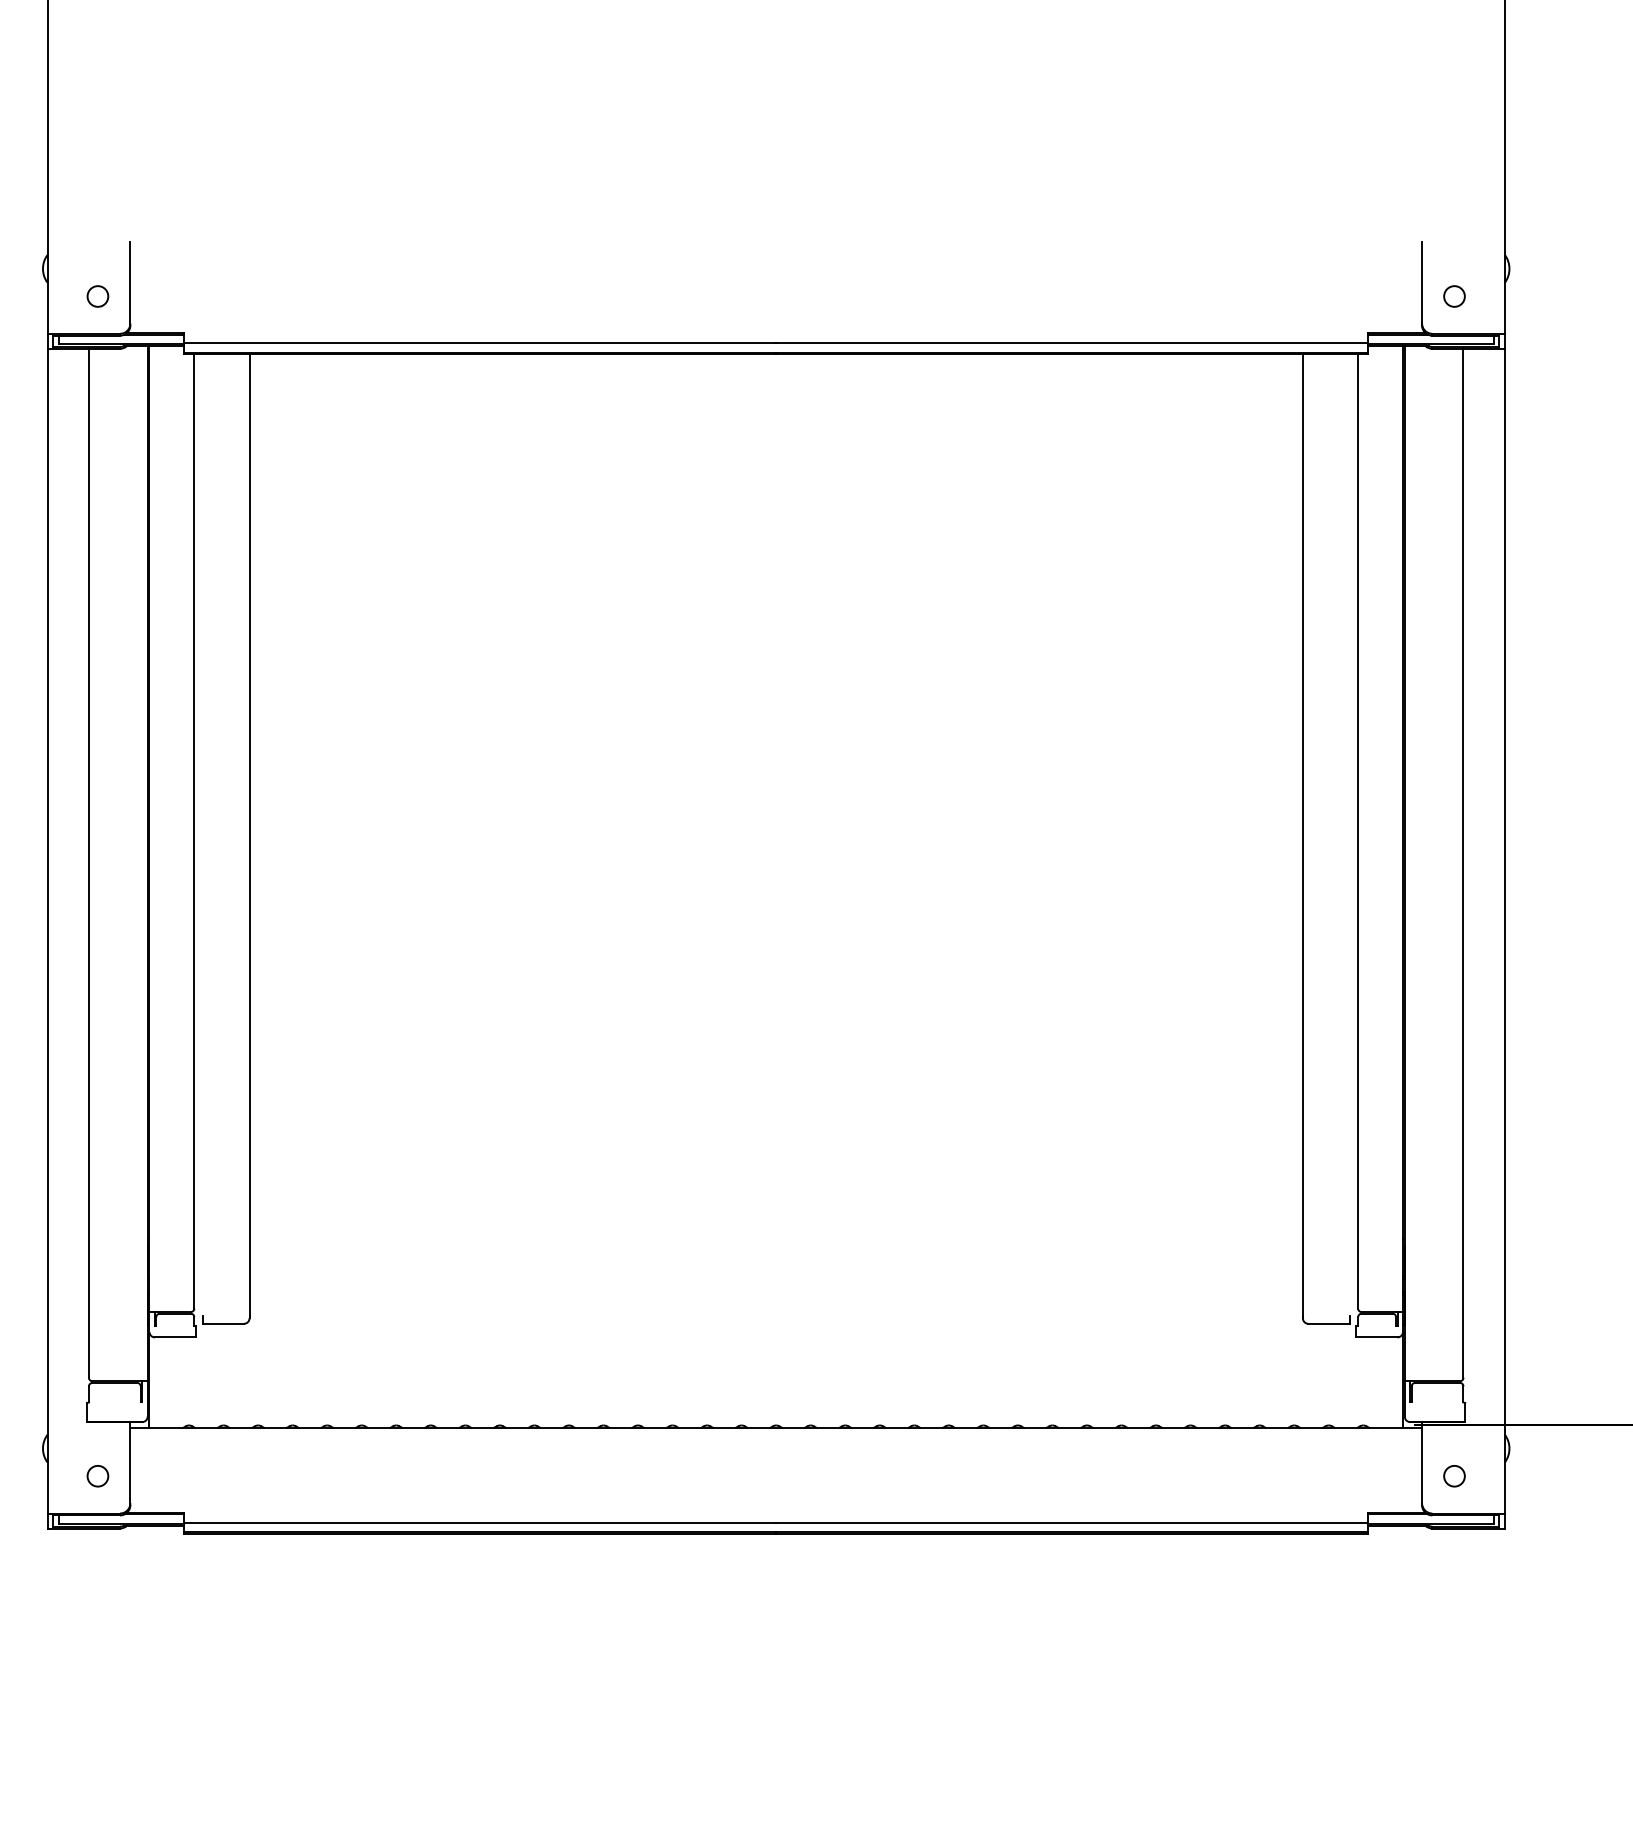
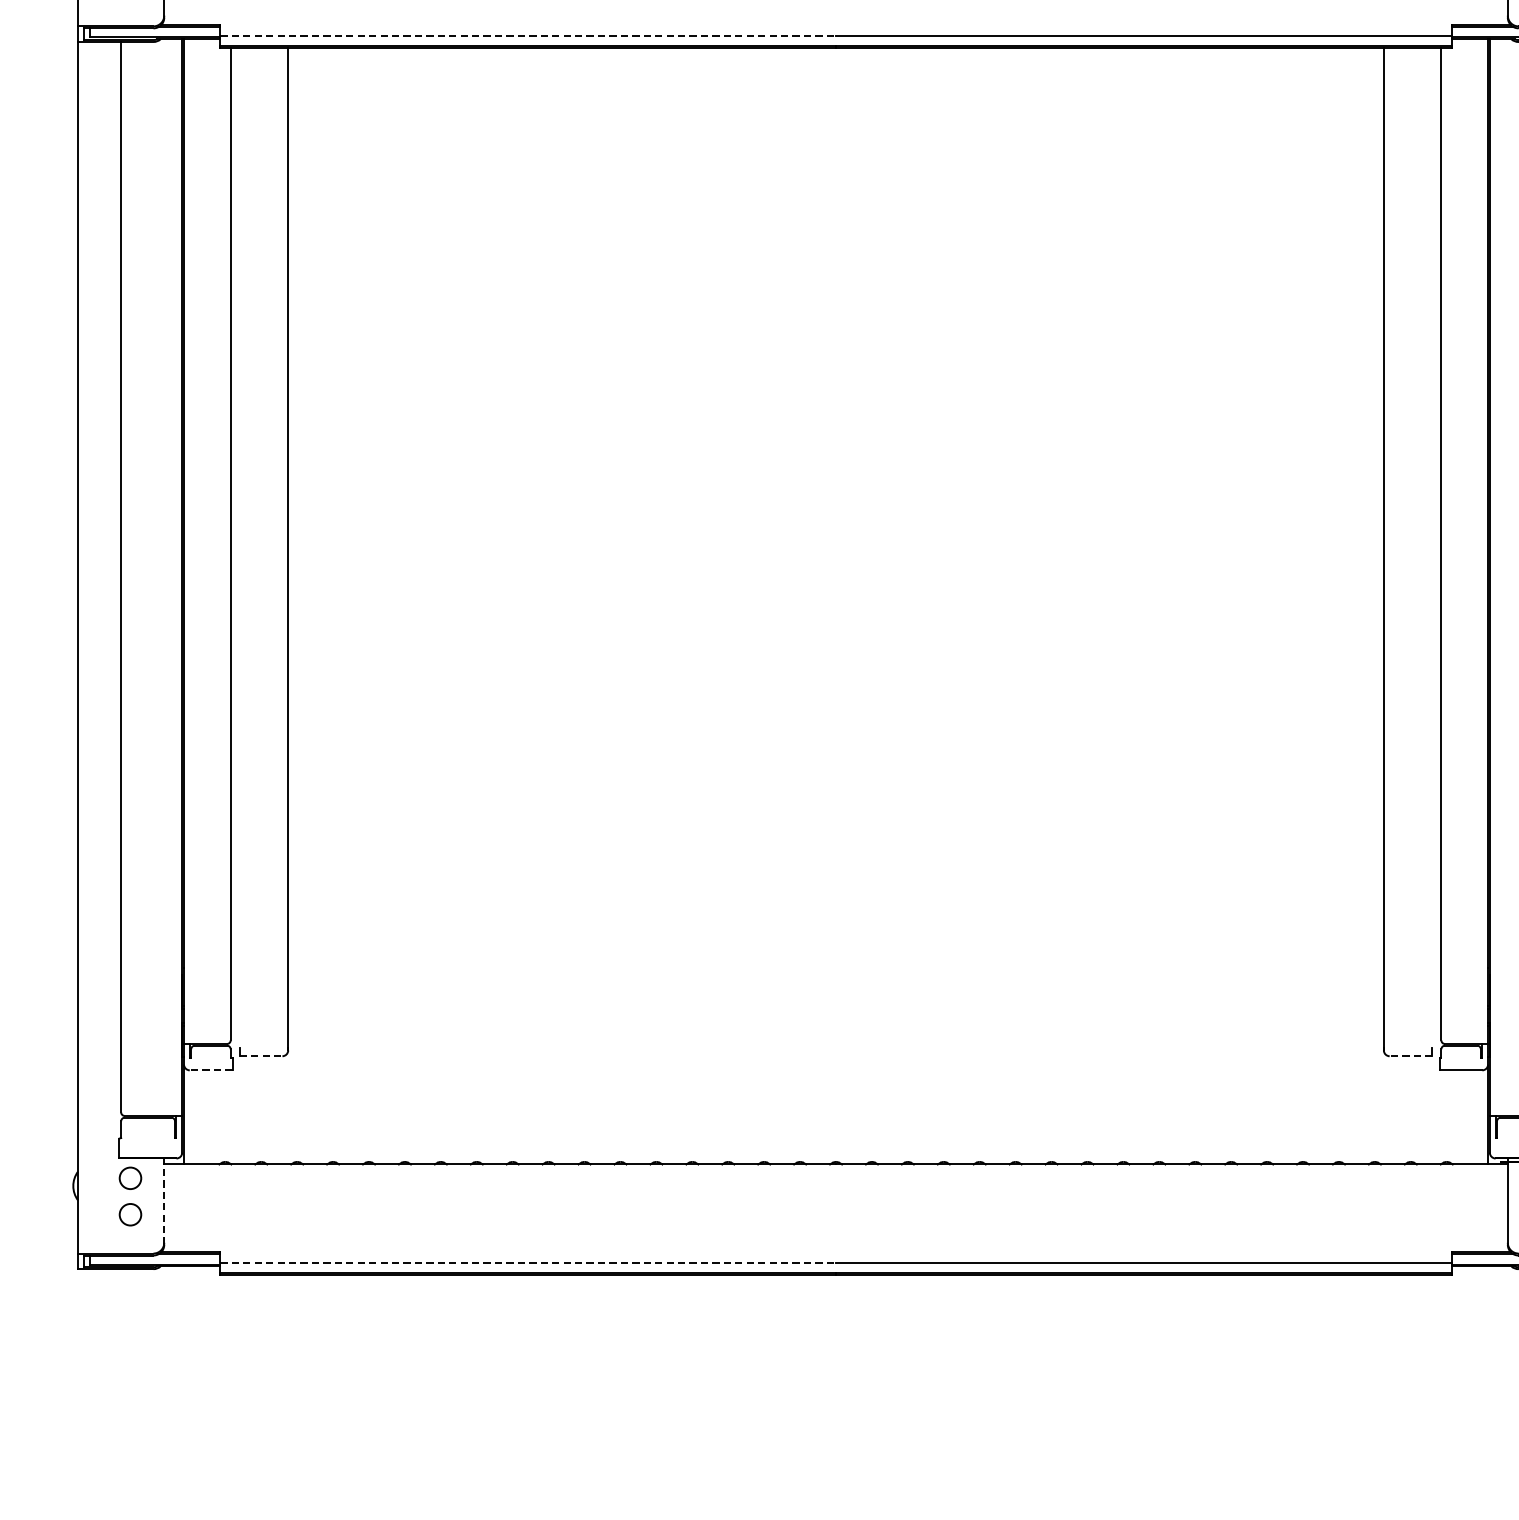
line: (480, 342) -> (528, 35), solid -> dashed
line: (223, 1323) -> (261, 1055), solid -> dashed
line: (1328, 1323) -> (1410, 1055), solid -> dashed
line: (175, 1337) -> (211, 1070), solid -> dashed
circle: (97, 1441) -> (130, 1178), added
line: (130, 1463) -> (164, 1201), solid -> dashed
line: (480, 1522) -> (528, 1262), solid -> dashed

